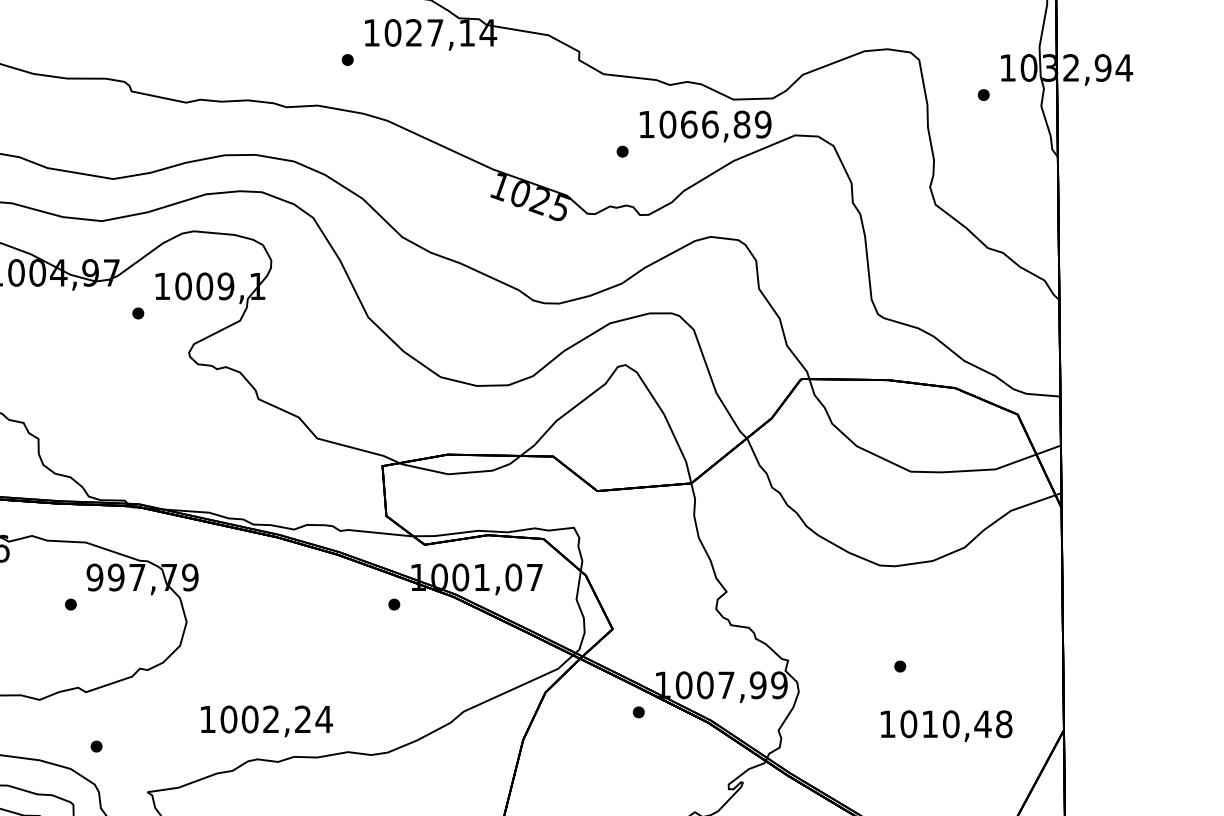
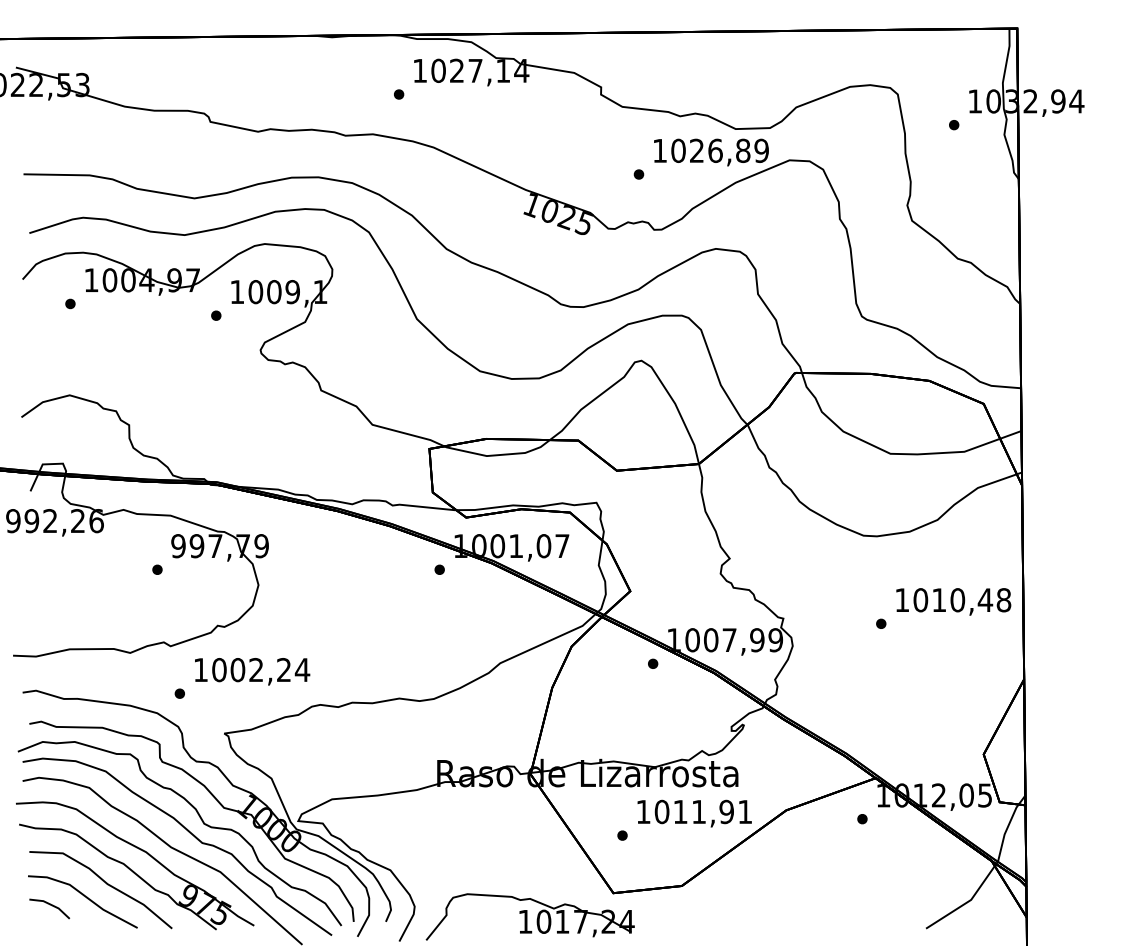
text: (688, 124) -> (696, 150), 1066,89 -> 1026,89
text: (266, 721) -> (252, 671), moved
text: (946, 725) -> (953, 601), moved

